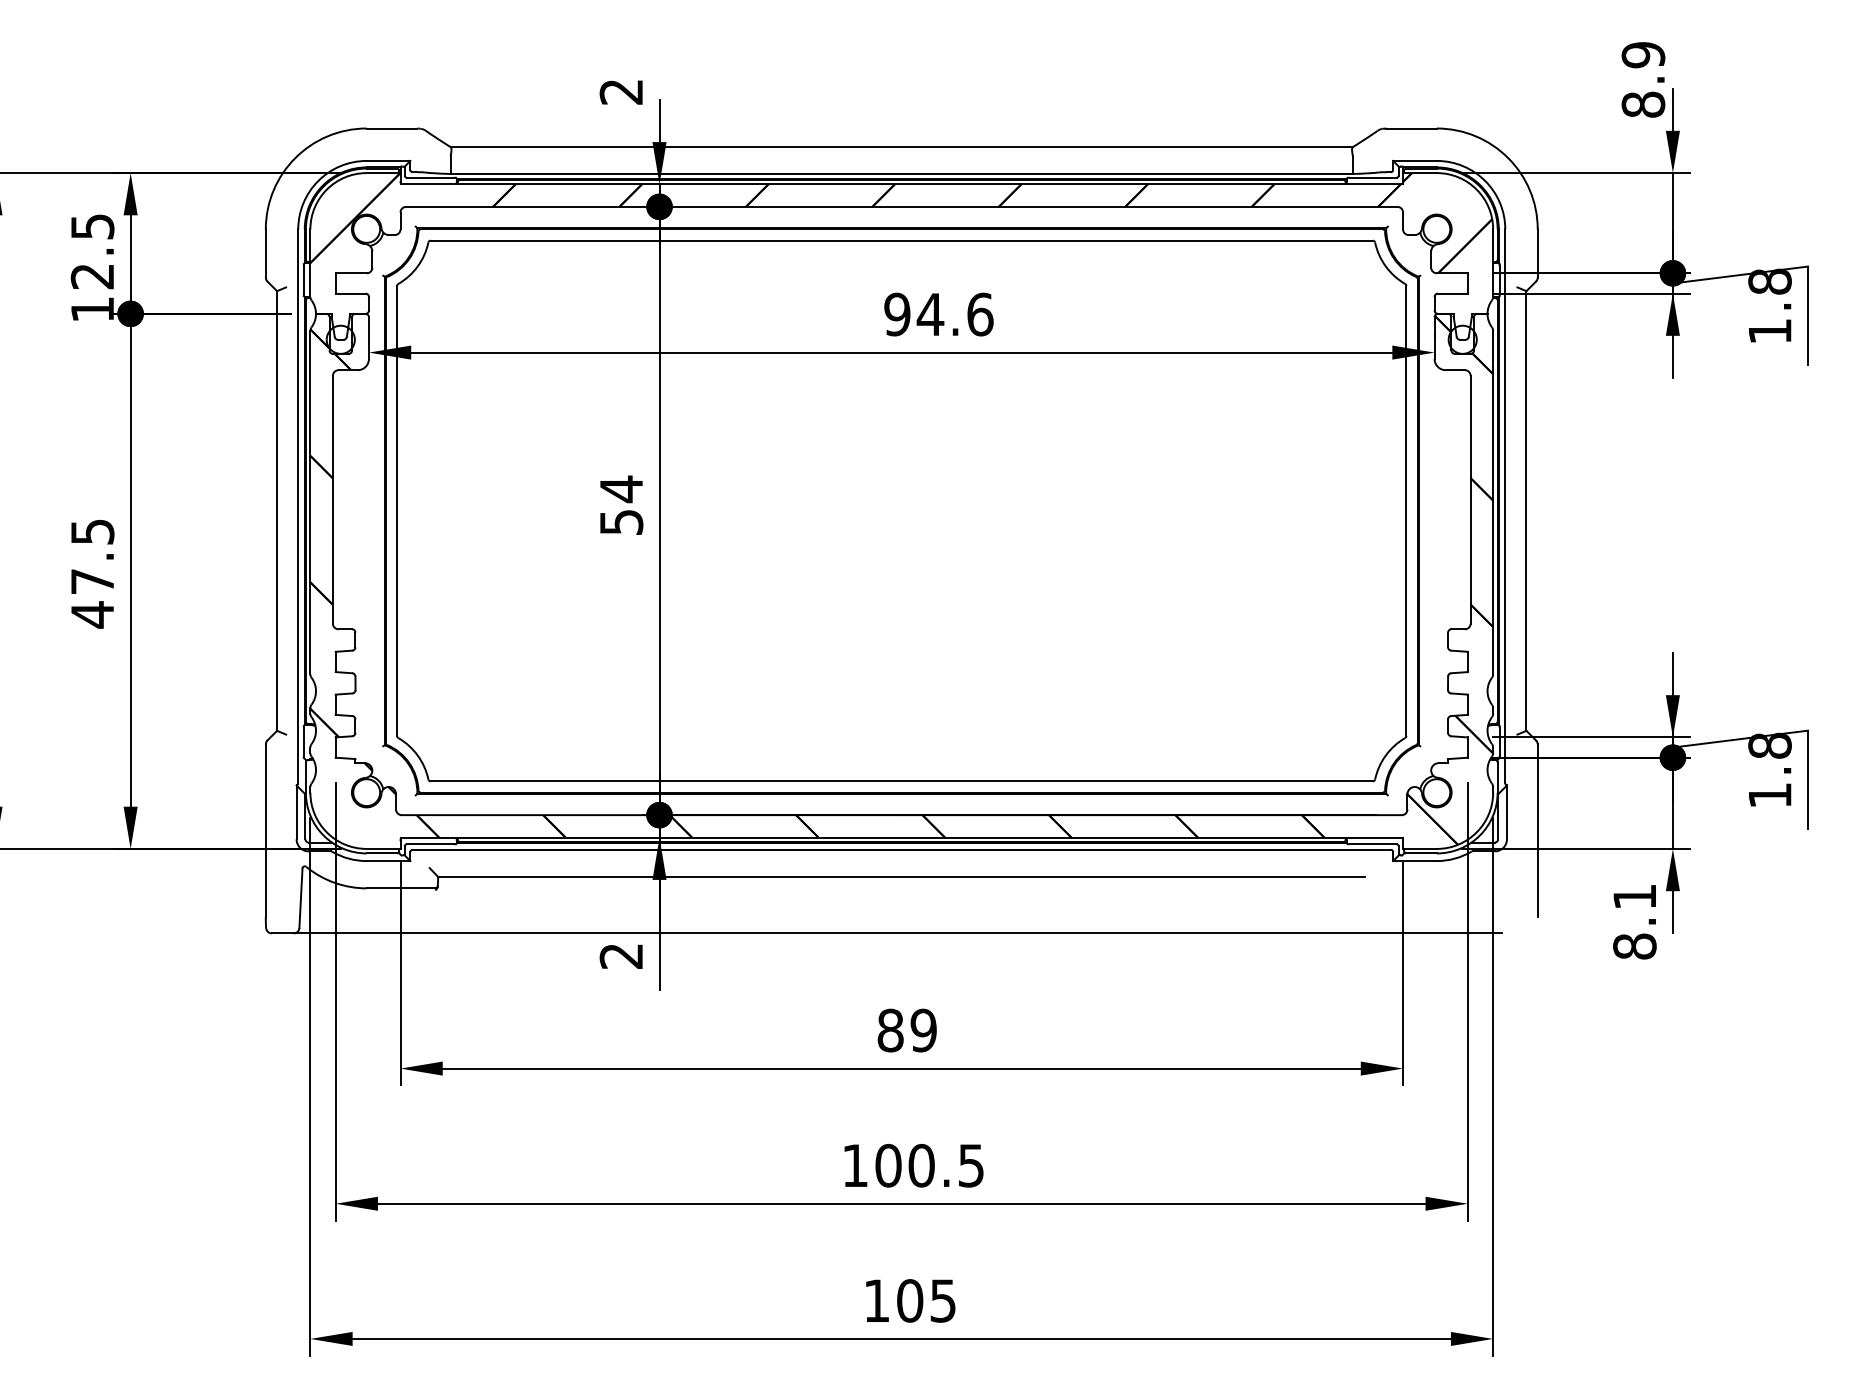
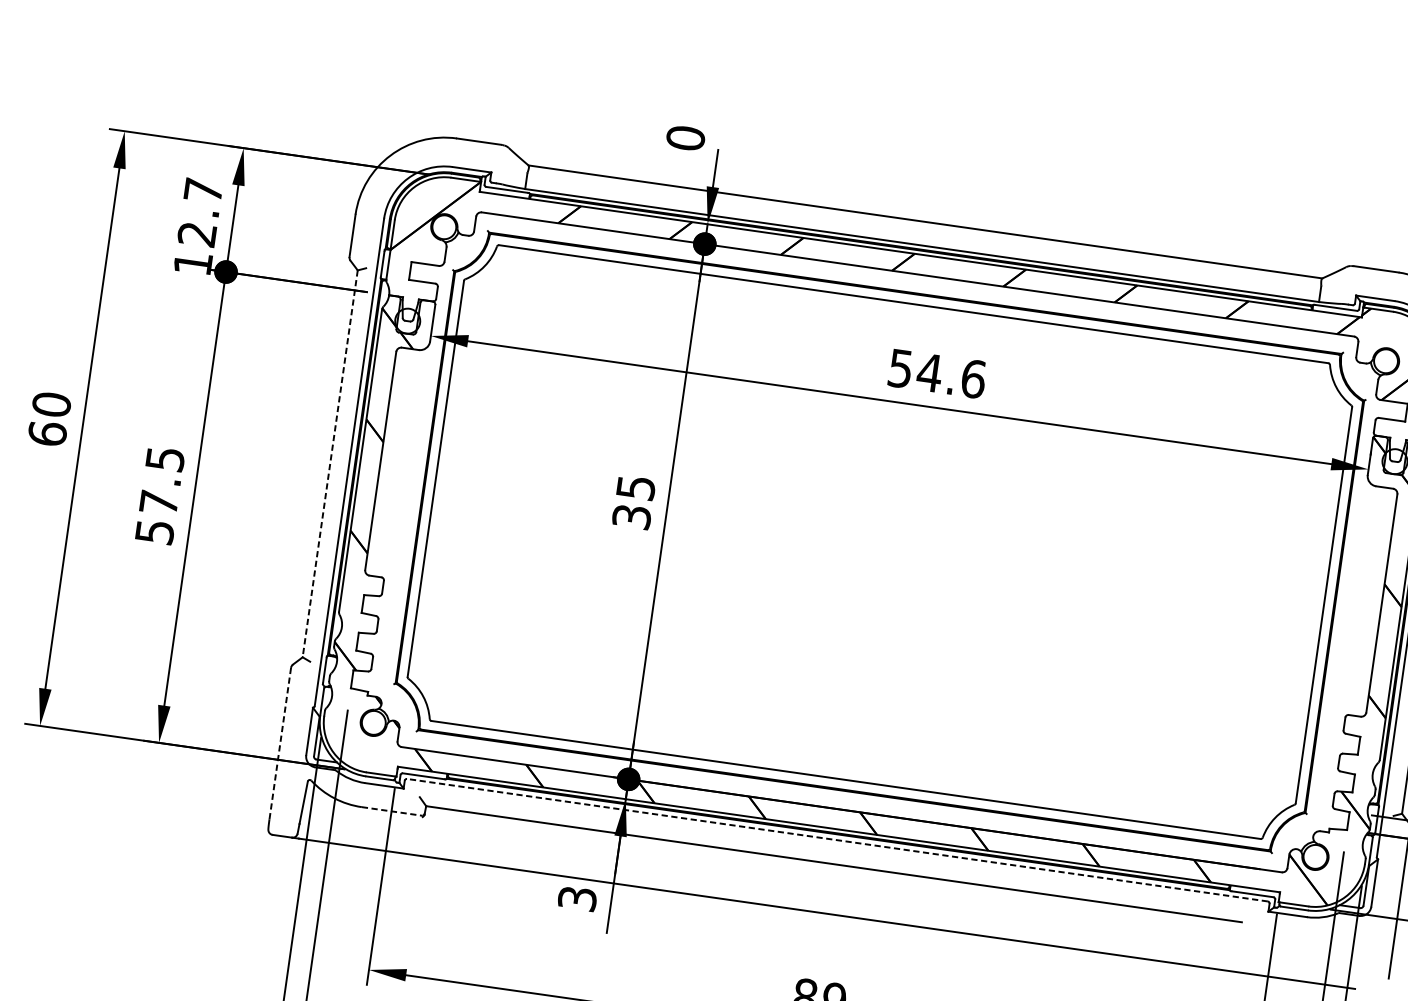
text: (621, 91) -> (685, 137), 2 -> 0
text: (92, 226) -> (203, 190), 12.5 -> 12.7
text: (897, 314) -> (900, 368), 94.6 -> 54.6
text: (621, 504) -> (634, 501), 54 -> 35
line: (277, 511) -> (330, 464), solid -> dashed
text: (92, 614) -> (154, 531), 47.5 -> 57.5
line: (265, 831) -> (279, 744), solid -> dashed
line: (901, 849) -> (837, 839), solid -> dashed
line: (401, 888) -> (392, 811), solid -> dashed
text: (621, 955) -> (577, 898), 2 -> 3

